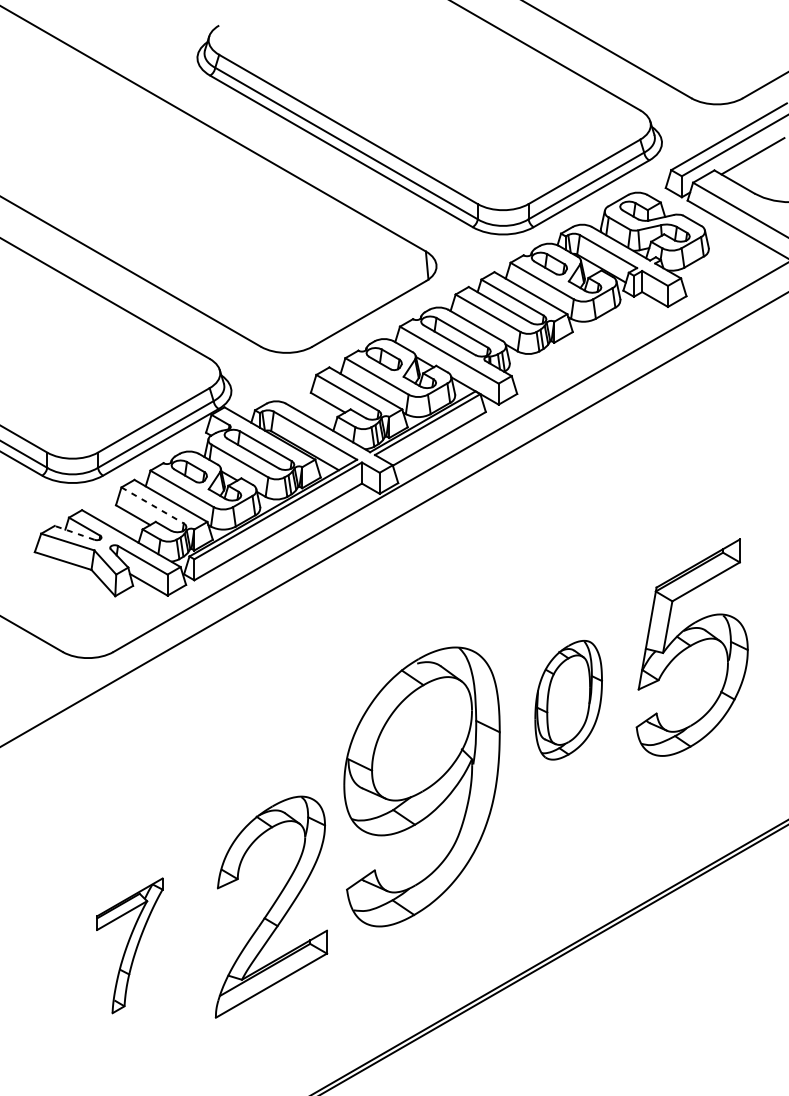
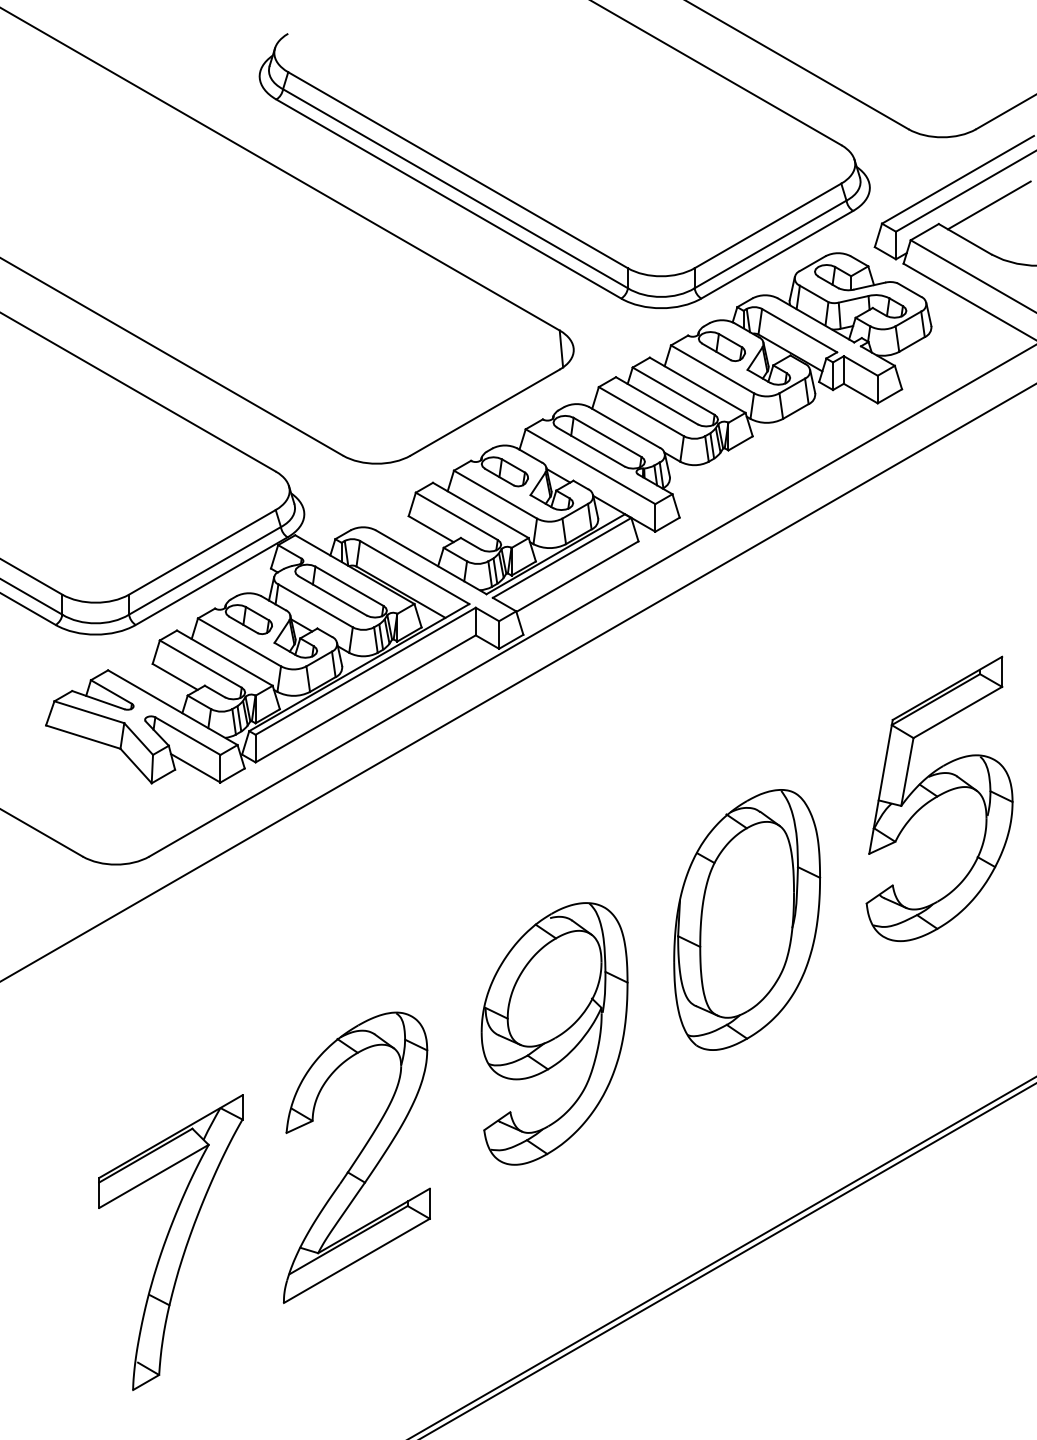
line: (153, 505) -> (201, 664), dashed -> solid
line: (74, 533) -> (98, 700), dashed -> solid
part: (692, 647) -> (939, 798), moved
part: (568, 699) -> (747, 919), size x1.67
part: (421, 786) -> (554, 1033), size x0.71
part: (271, 906) -> (356, 1157), moved
part: (129, 945) -> (170, 1242), size x1.67

